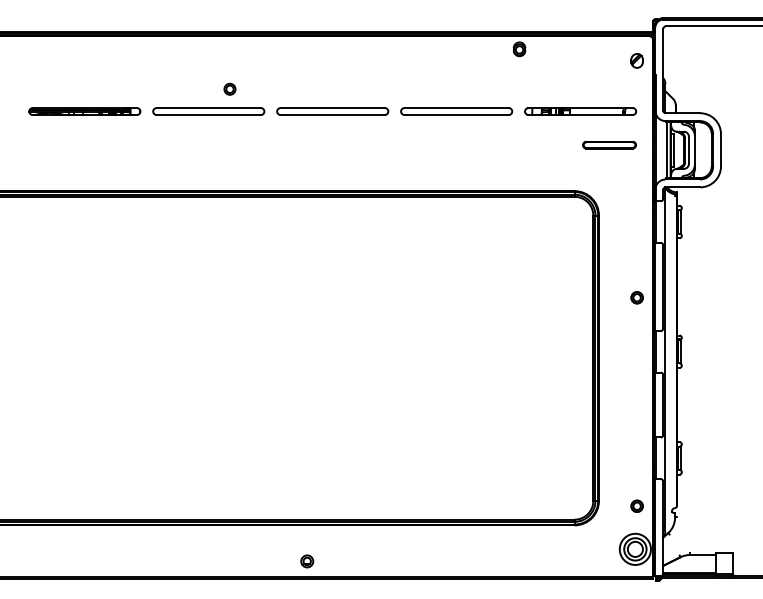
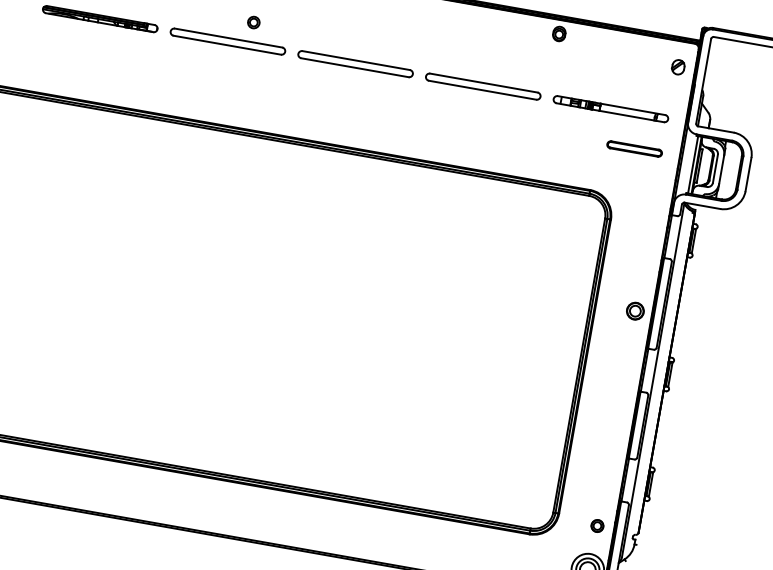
part: (636, 297) -> (634, 310), size x1.4
part: (307, 561) -> (247, 523), removed

